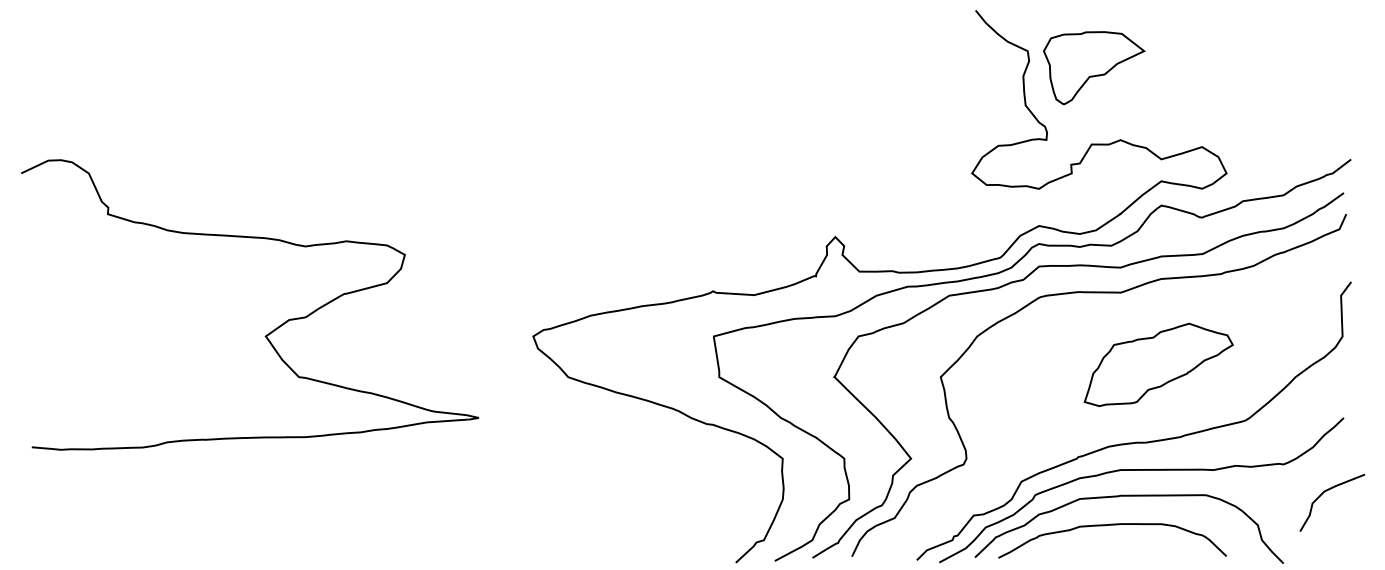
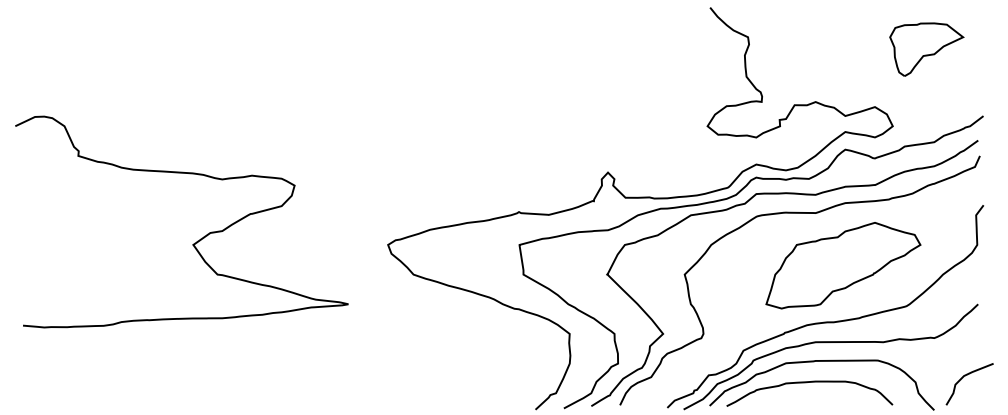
part: (1094, 68) -> (926, 49), moved
part: (1158, 364) -> (843, 265), size x1.43
curve: (1327, 491) -> (966, 376), moved

